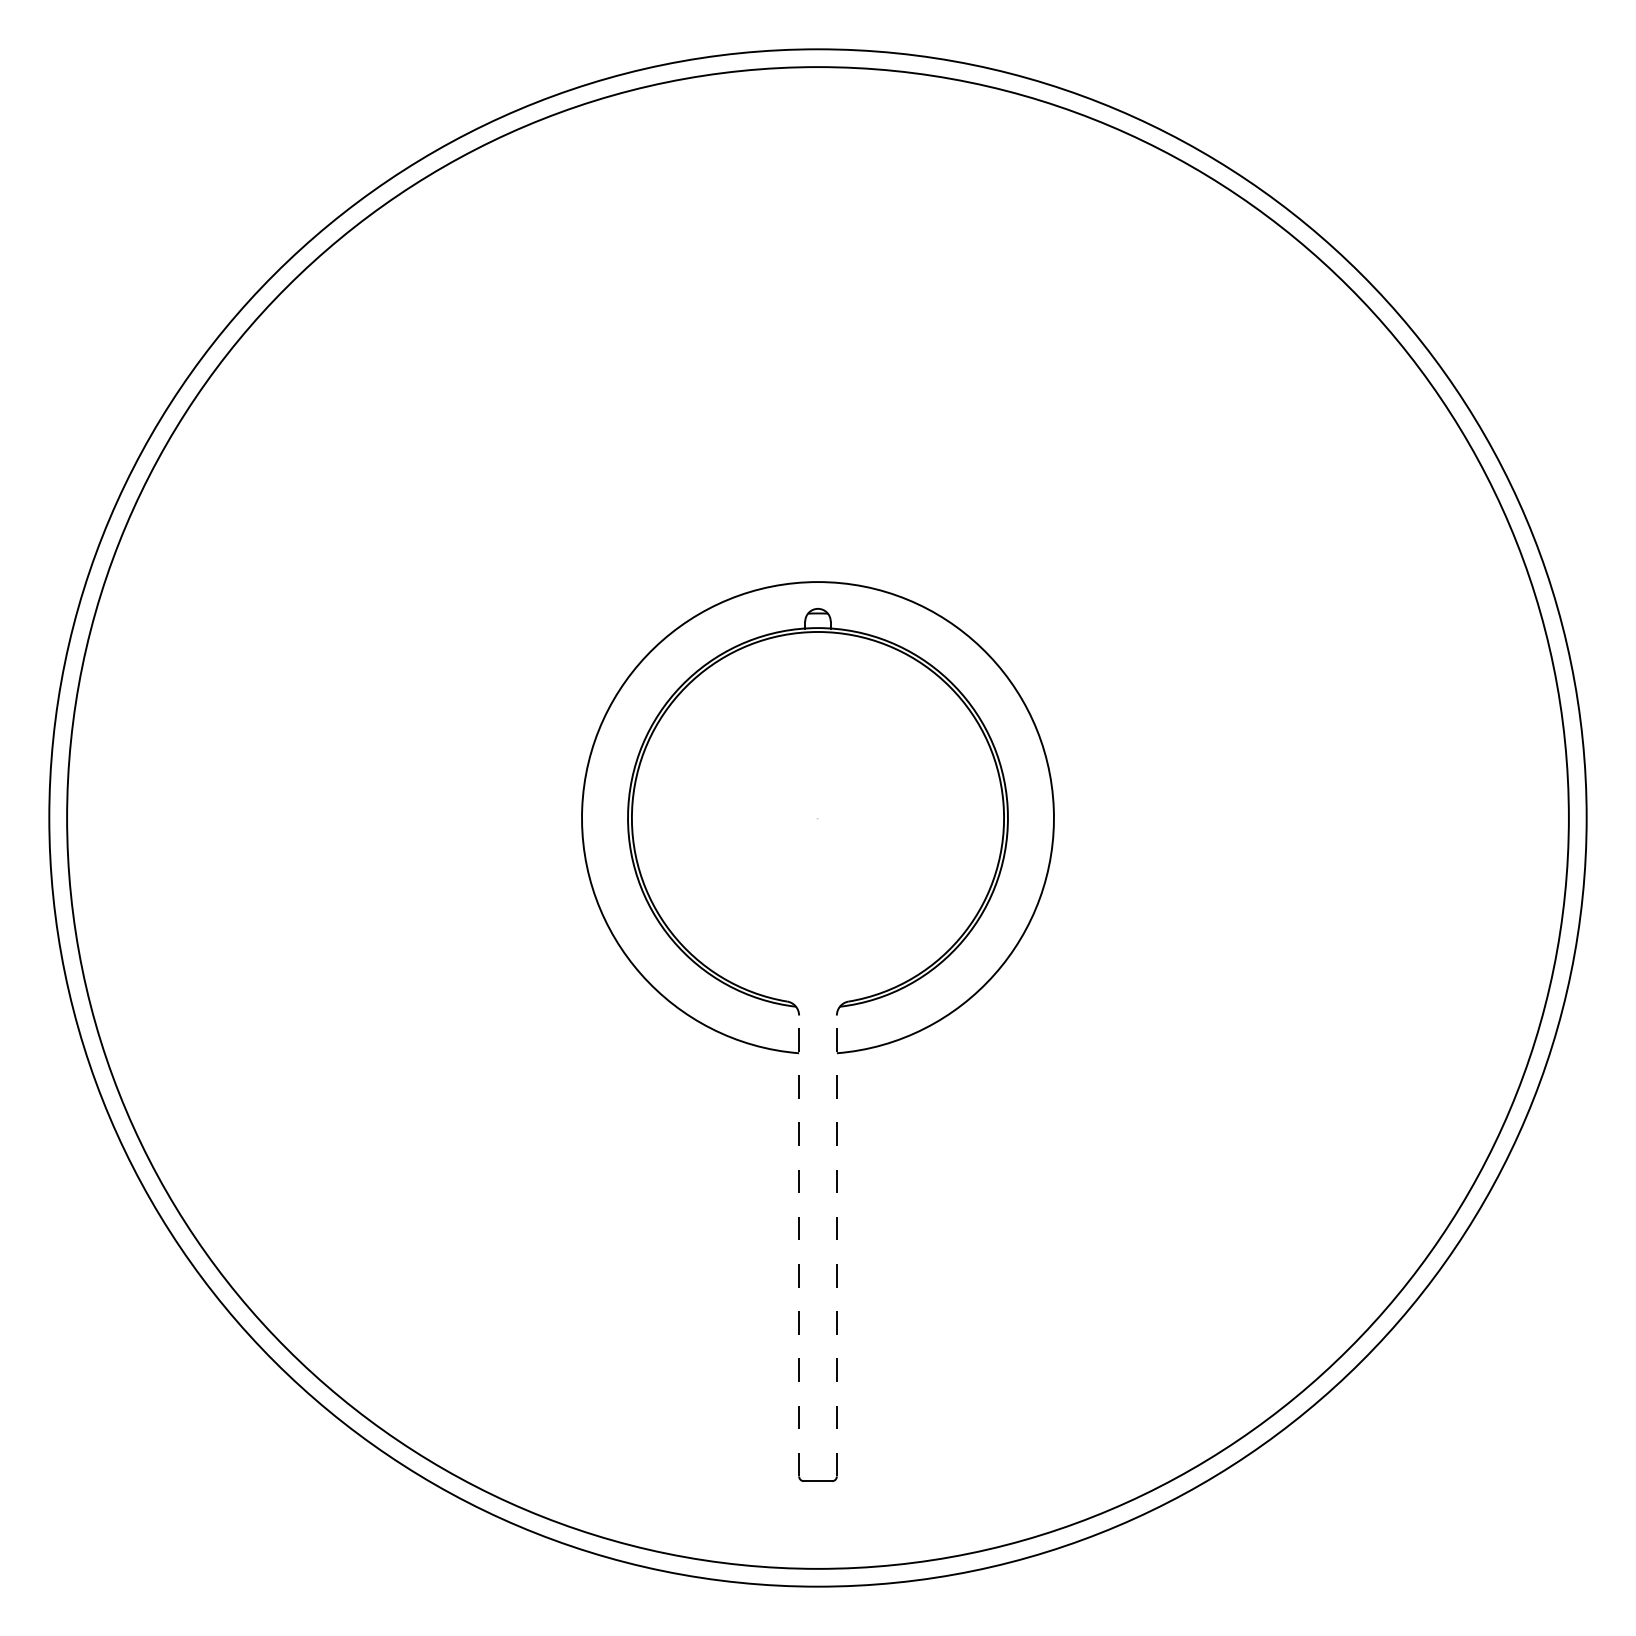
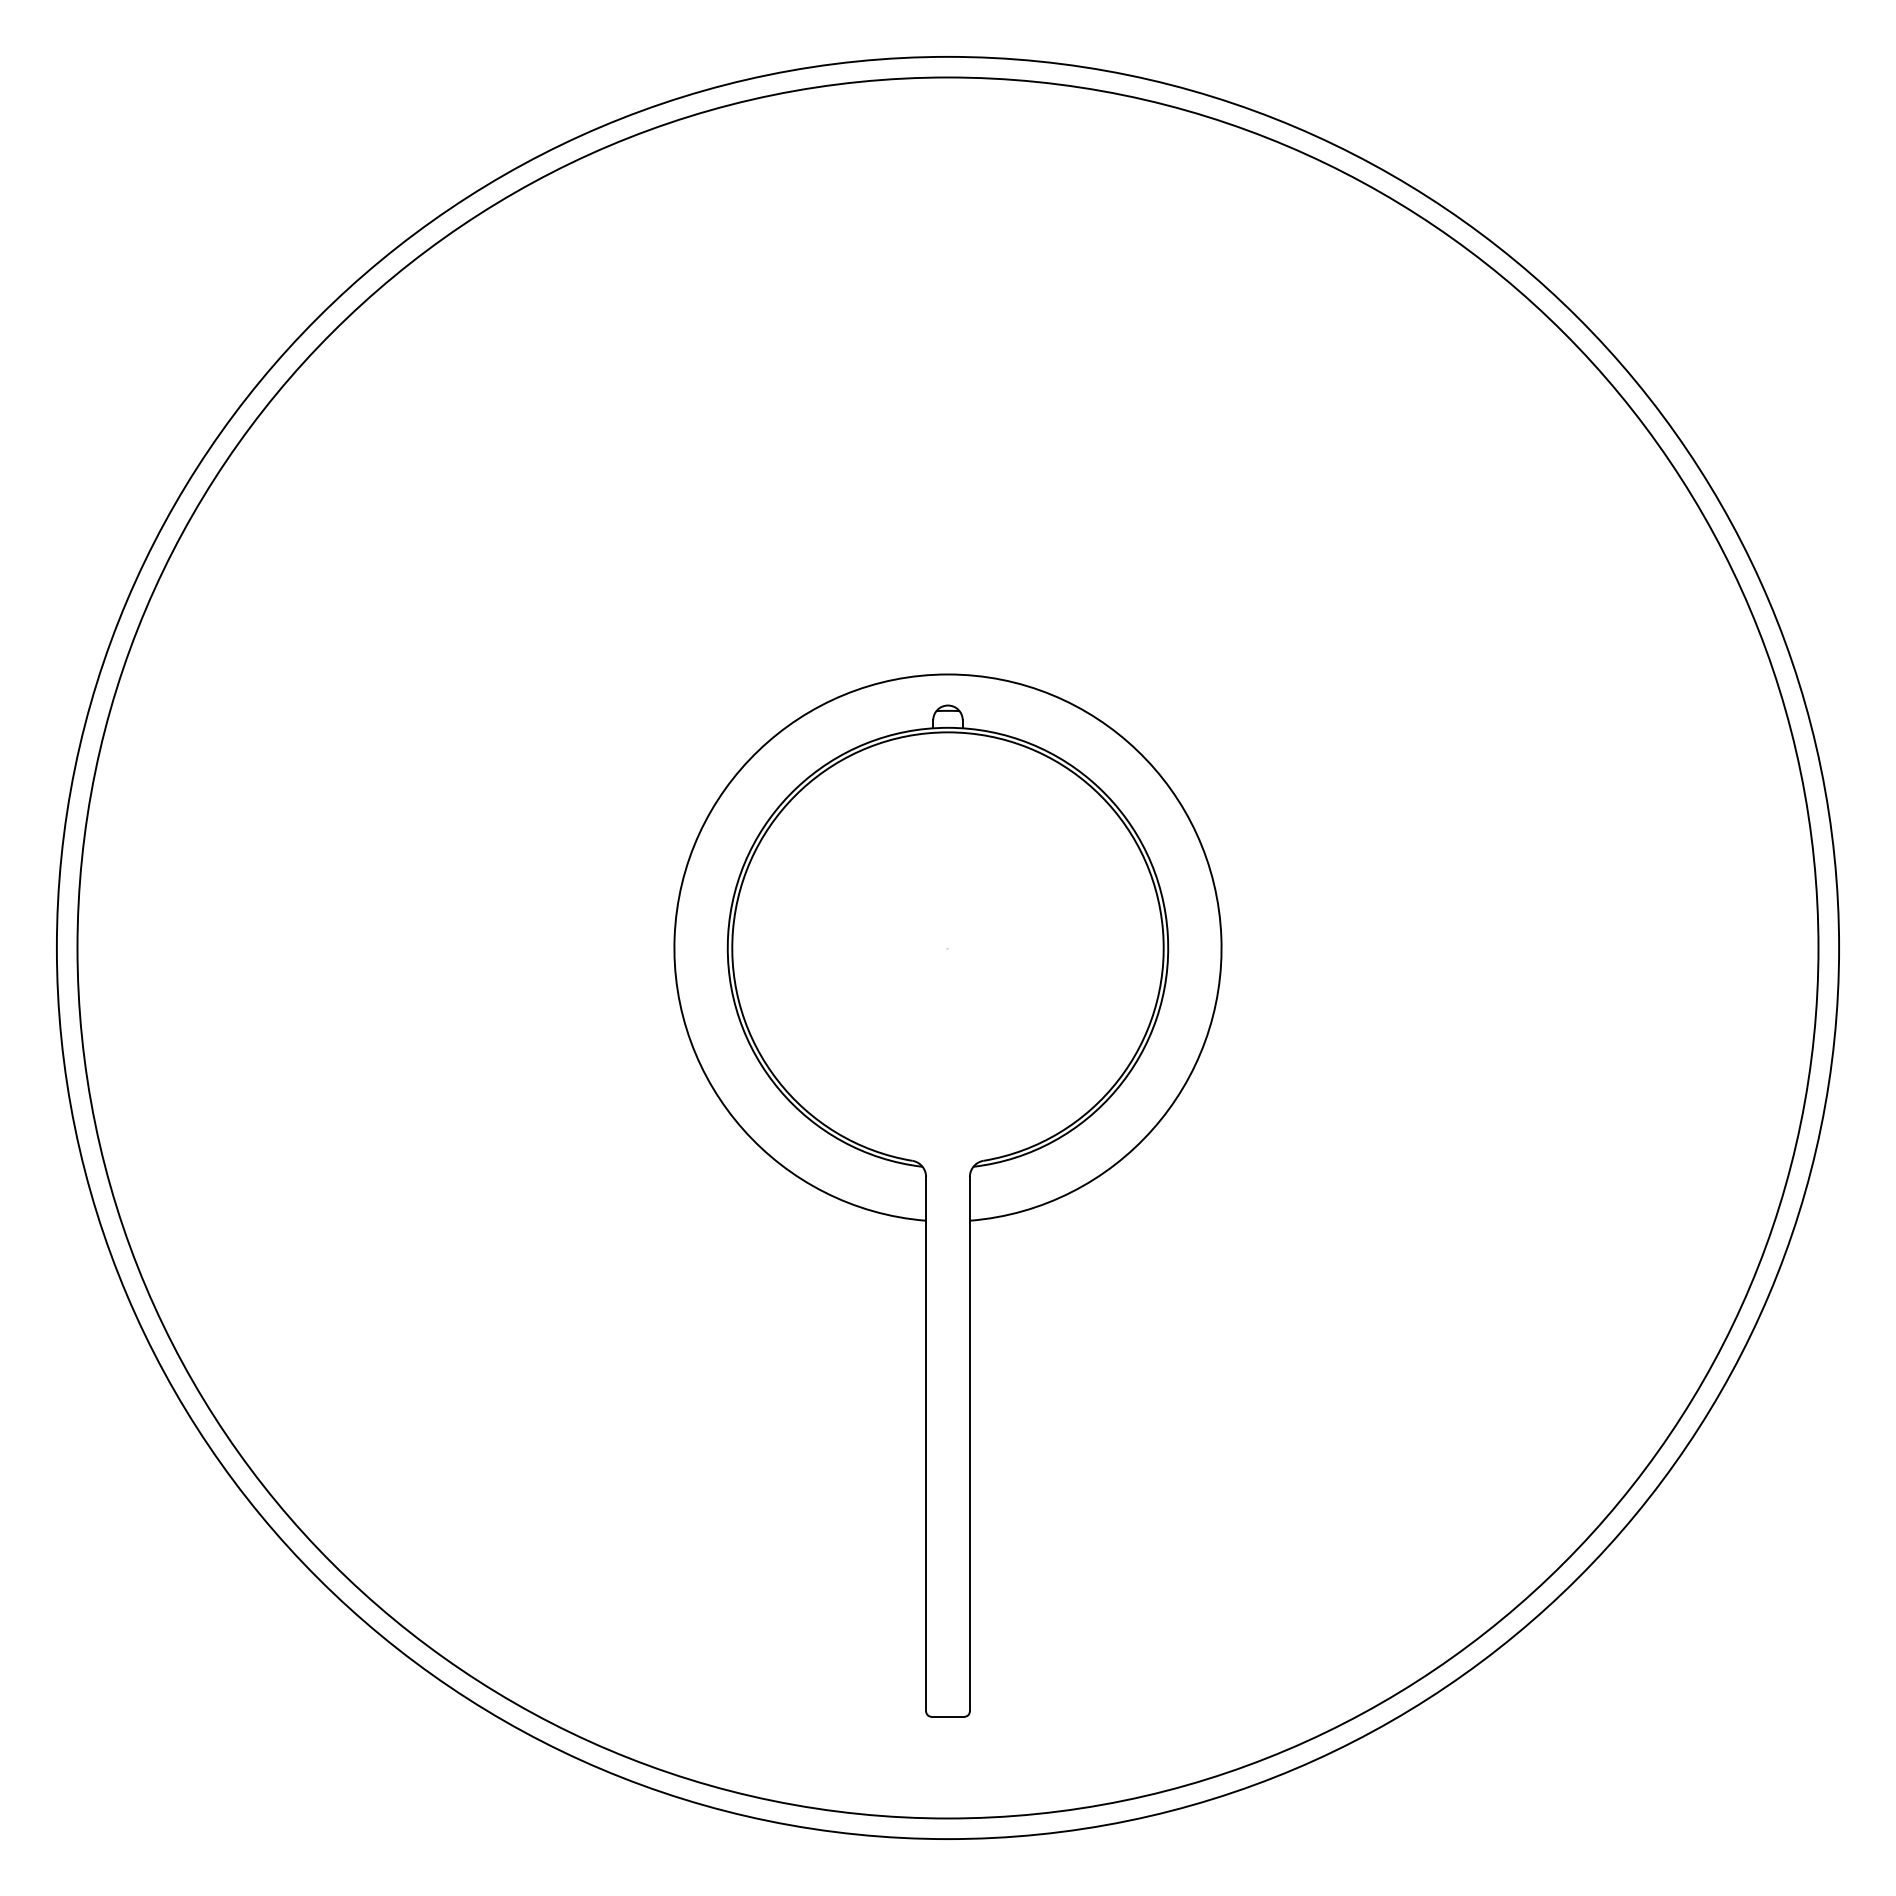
line: (799, 1245) -> (926, 1443), dashed -> solid
line: (836, 1245) -> (969, 1443), dashed -> solid

